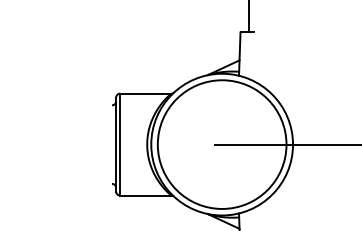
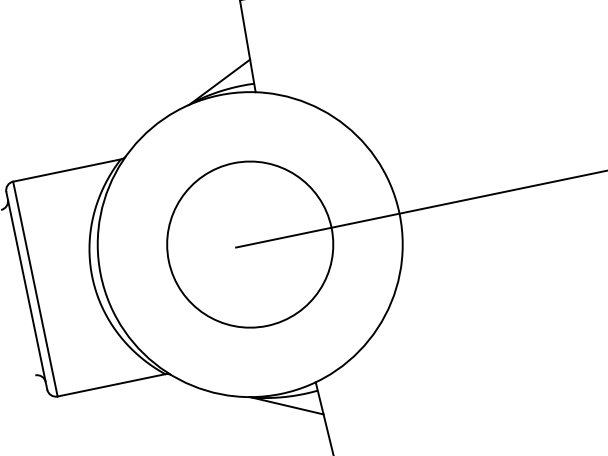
circle: (221, 144) -> (248, 244), size x0.6

